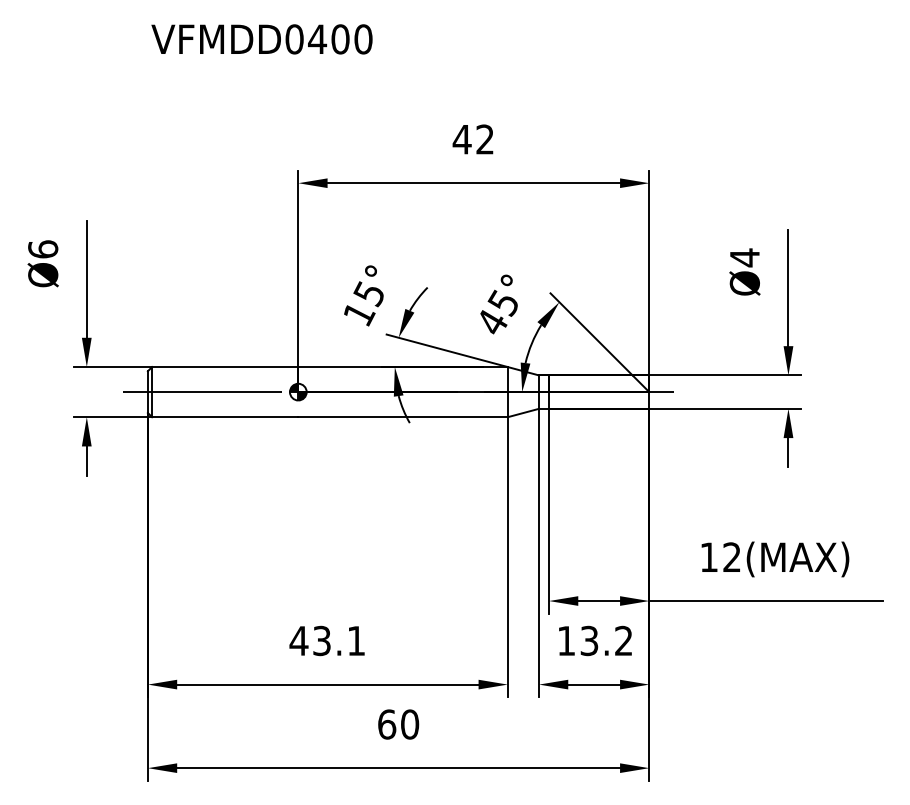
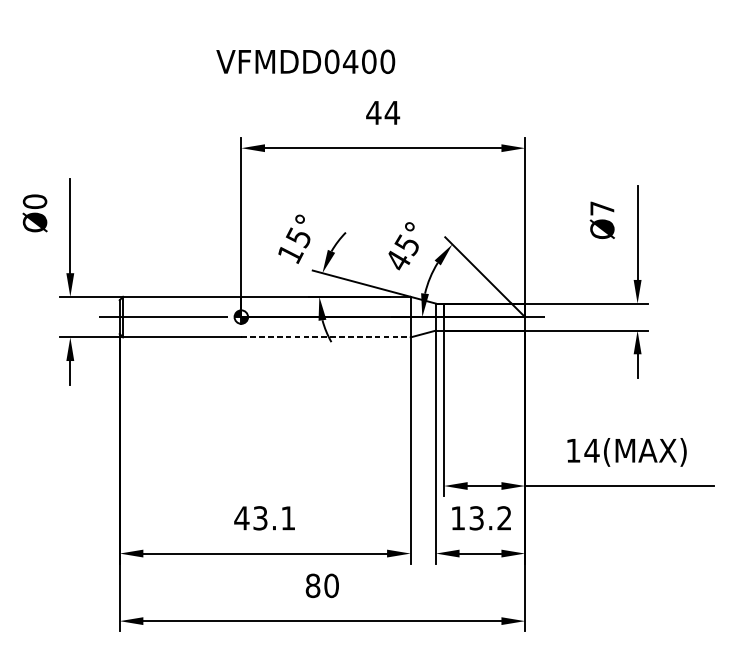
text: (261, 39) -> (305, 61), moved
text: (484, 139) -> (391, 112), 42 -> 44
text: (43, 249) -> (35, 201), Ø6 -> Ø0
text: (744, 257) -> (602, 208), Ø4 -> Ø7
line: (403, 417) -> (326, 337), solid -> dashed
text: (731, 556) -> (591, 450), 12(MAX) -> 14(MAX)
text: (387, 724) -> (313, 585), 60 -> 80

